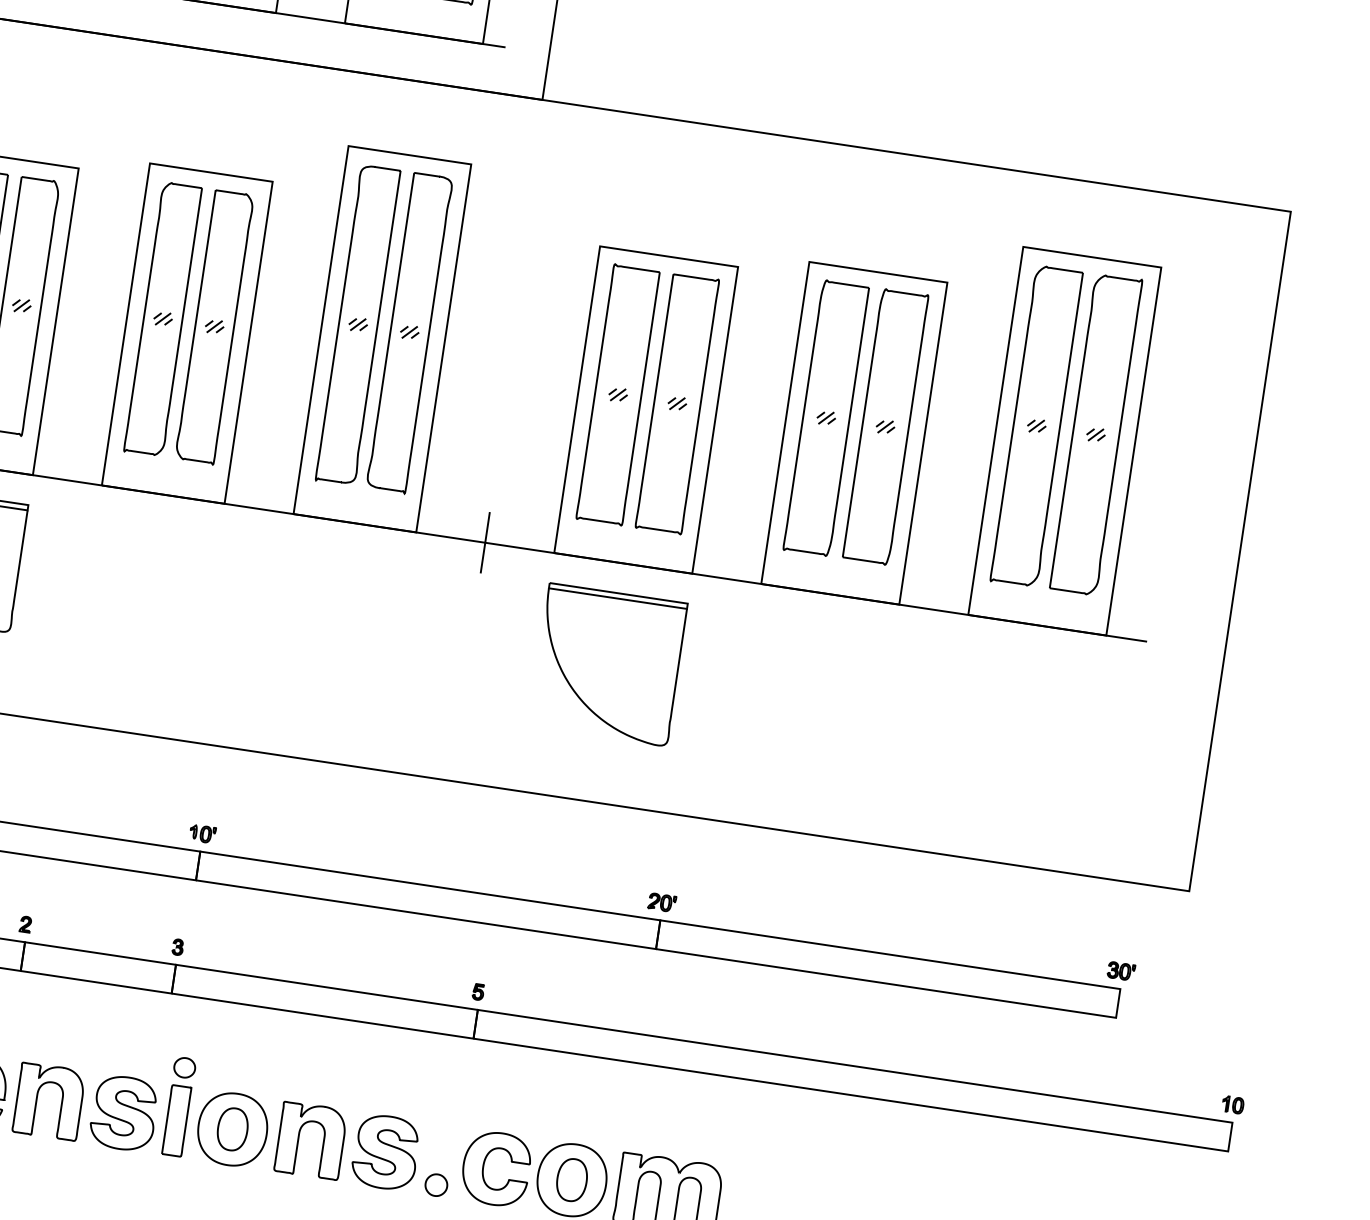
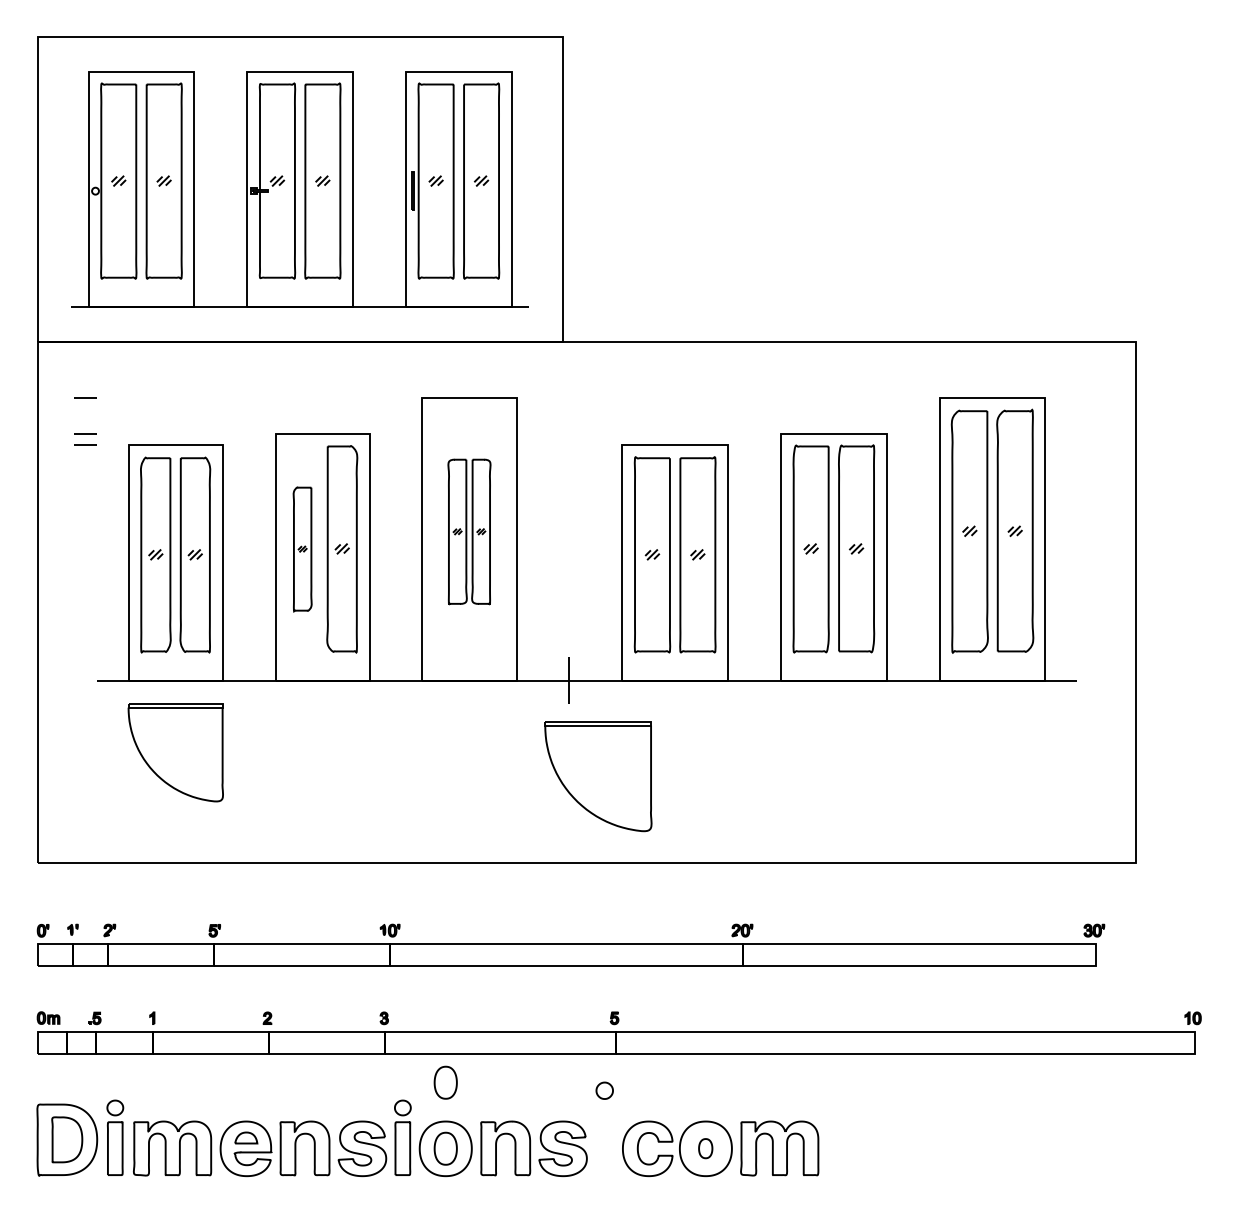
part: (162, 319) -> (302, 549), size x0.6
part: (383, 330) -> (469, 532), size x0.6
part: (608, 665) -> (598, 776), moved
part: (245, 1042) -> (445, 1082), added
part: (571, 1179) -> (705, 1148), size x0.6
part: (436, 1184) -> (604, 1090), moved

